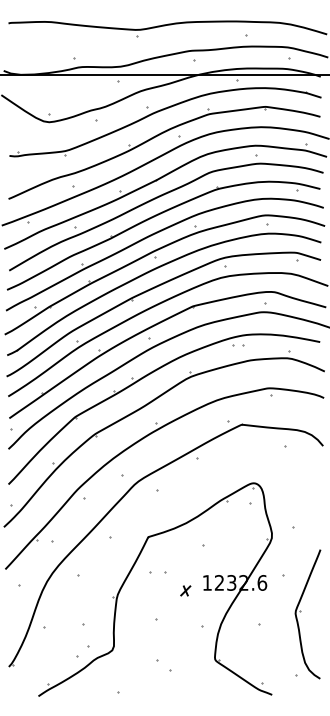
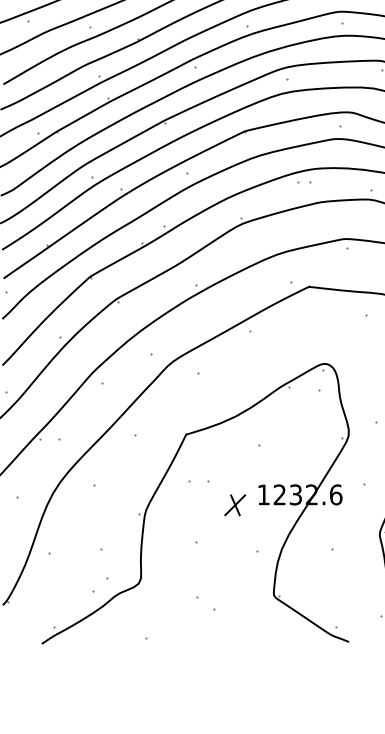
part: (185, 590) -> (235, 504), size x1.67

